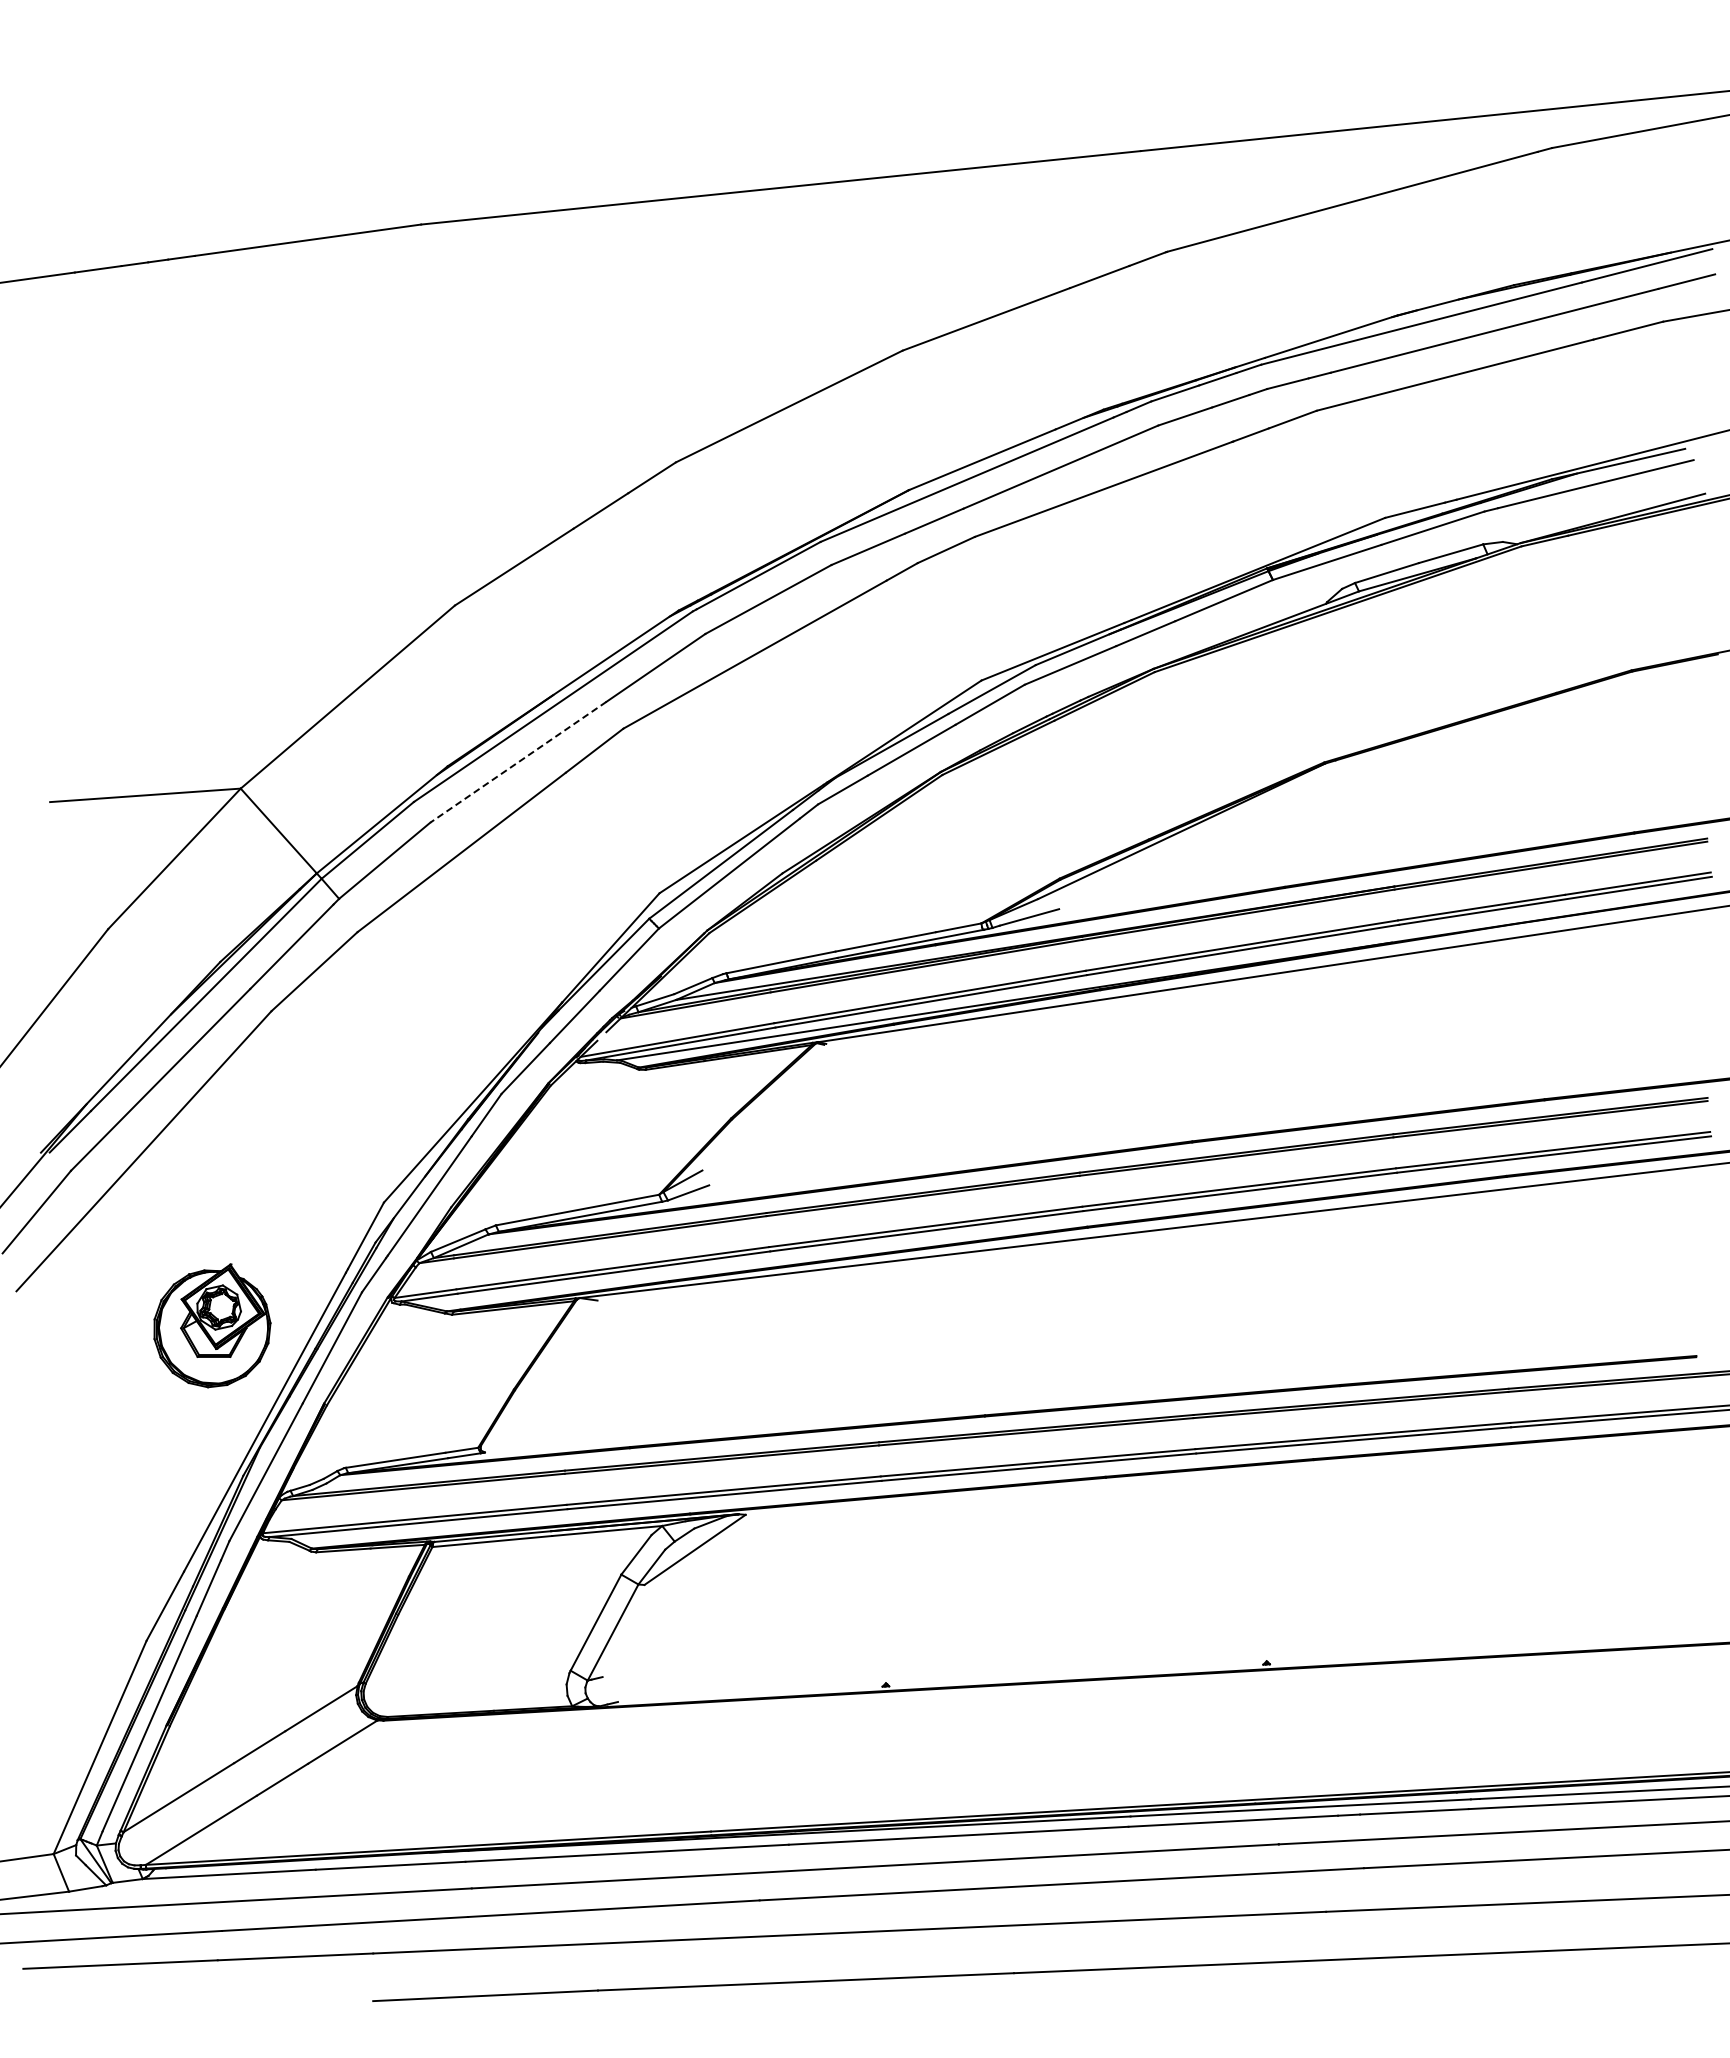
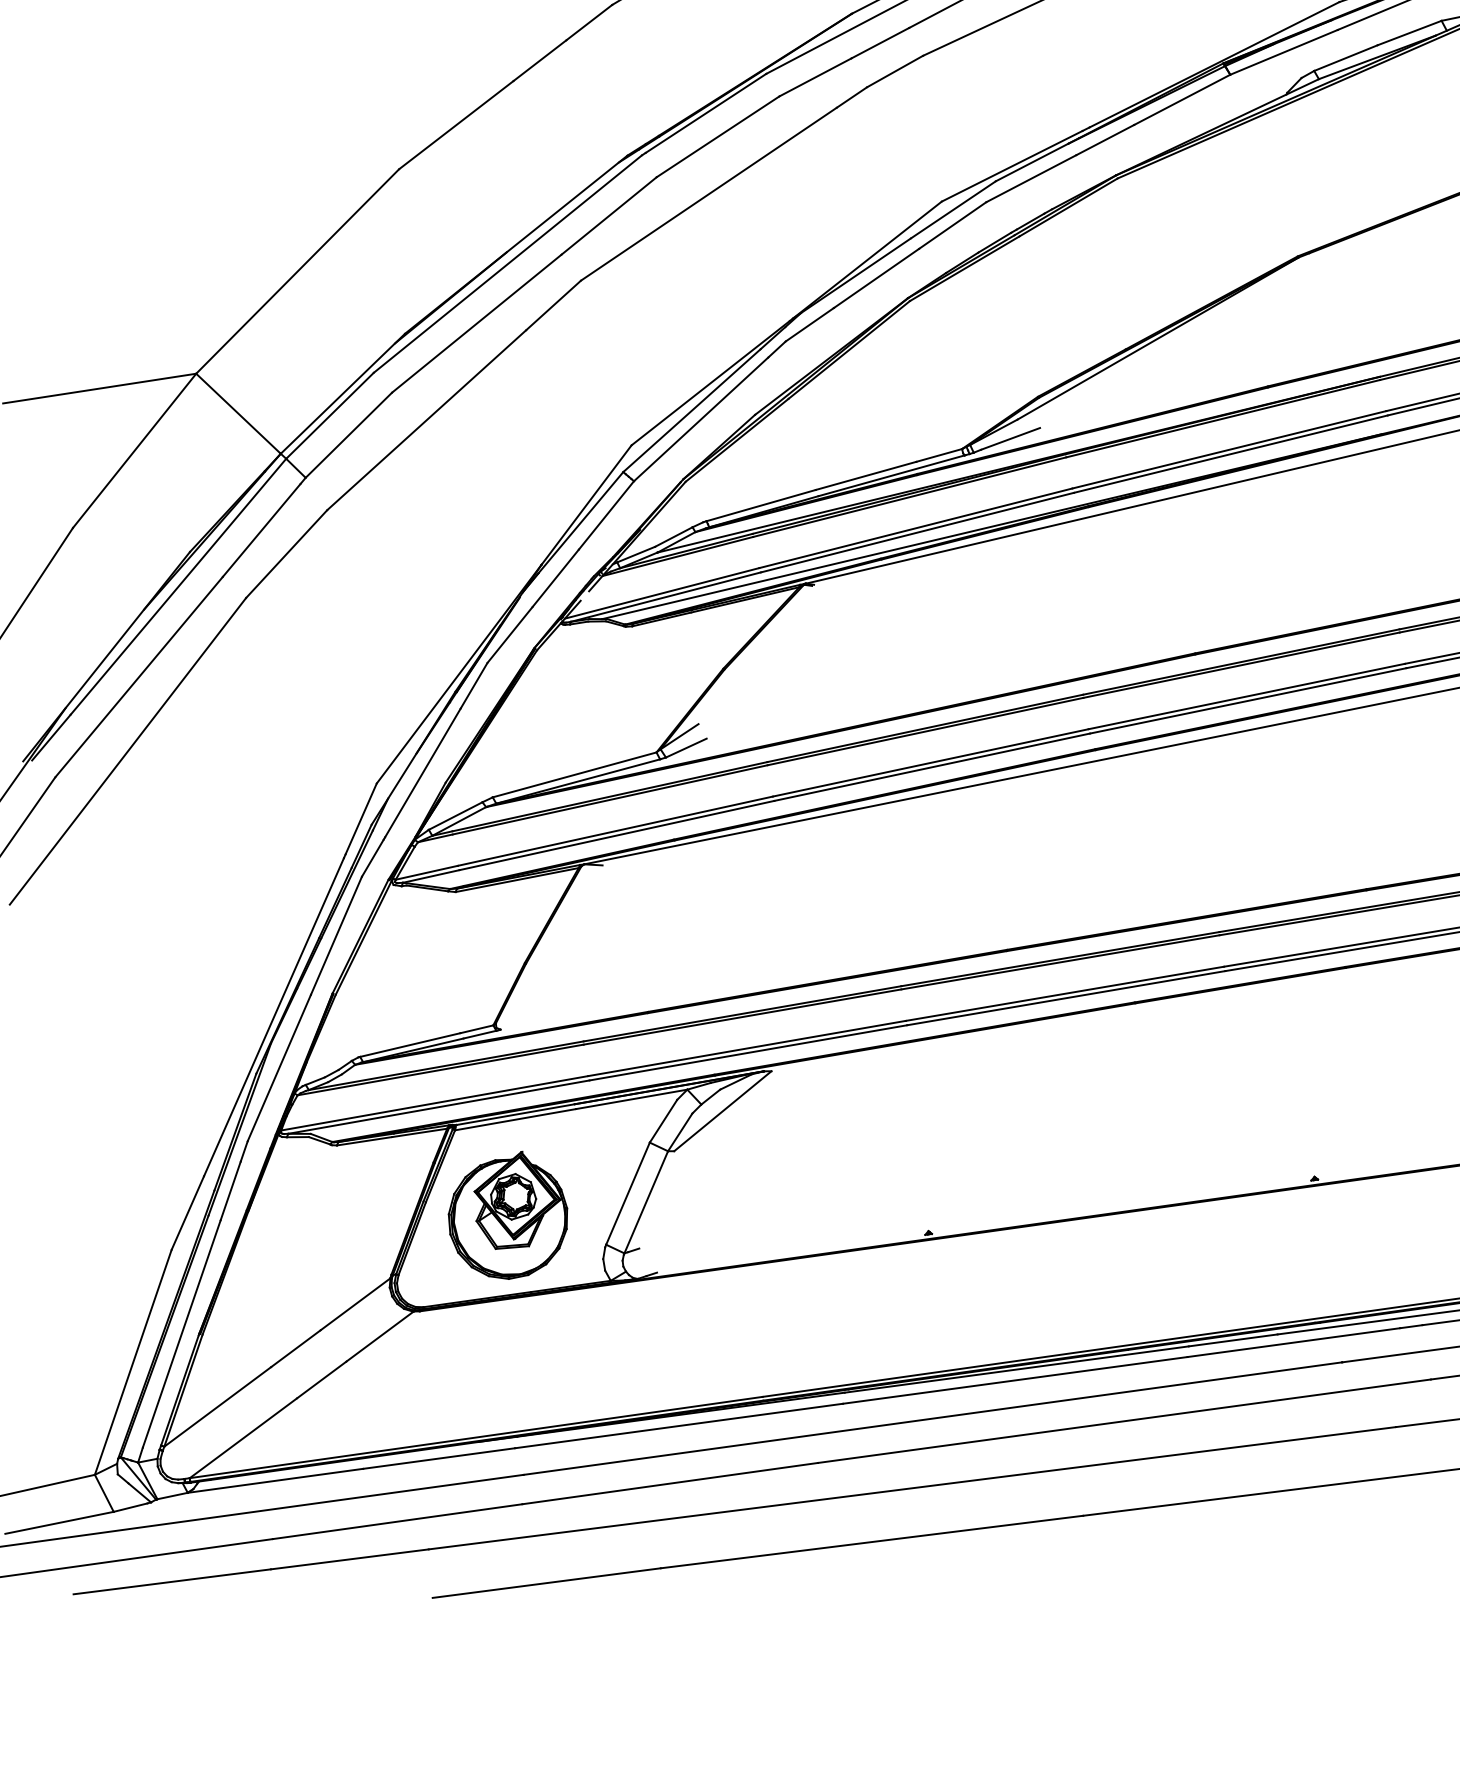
line: (518, 762) -> (477, 323), dashed -> solid
part: (212, 1325) -> (508, 1215), moved

